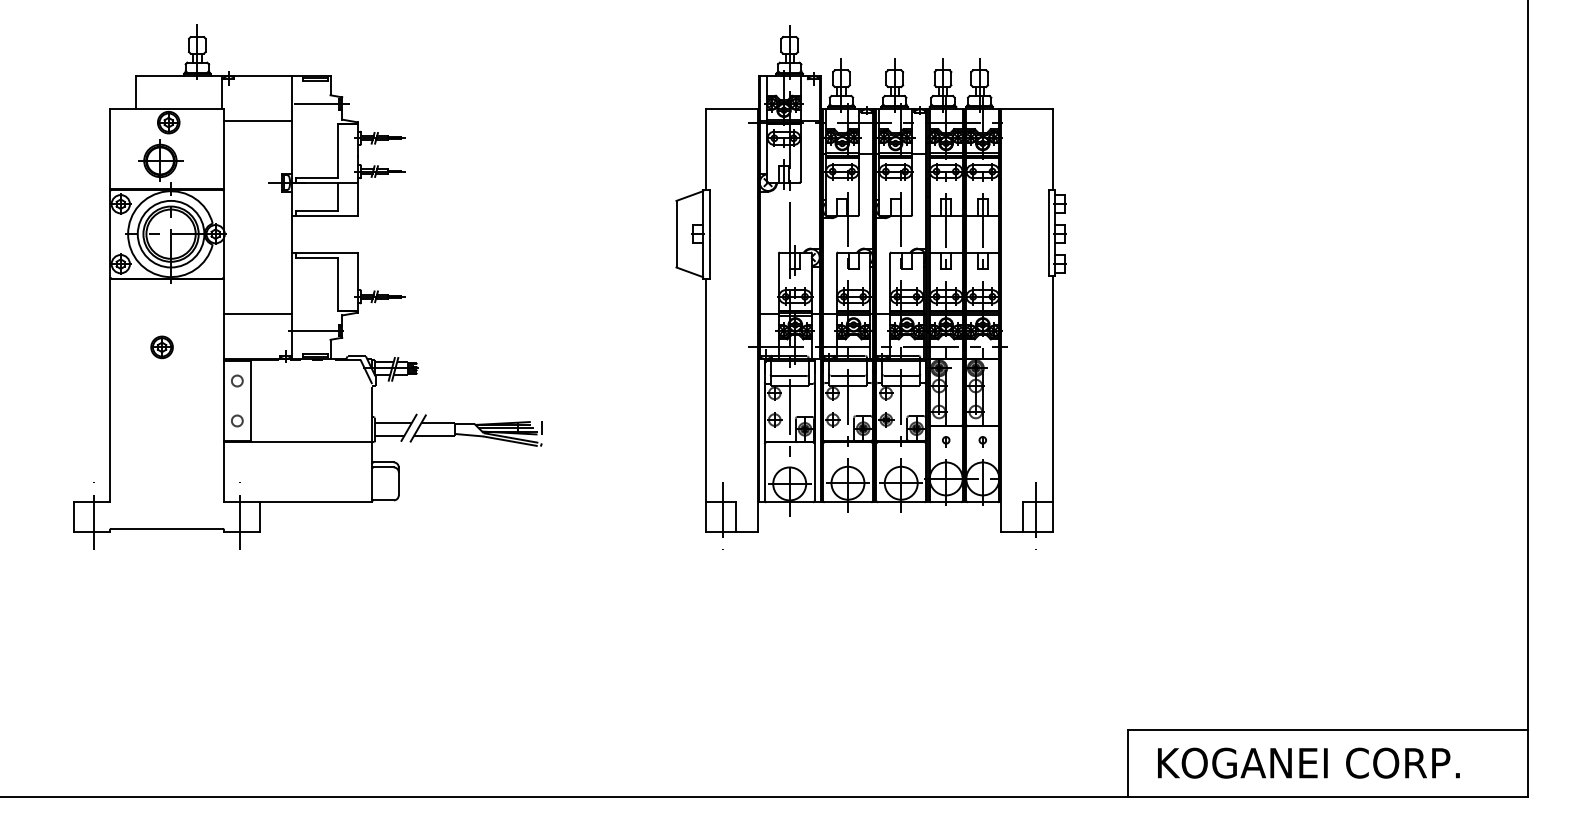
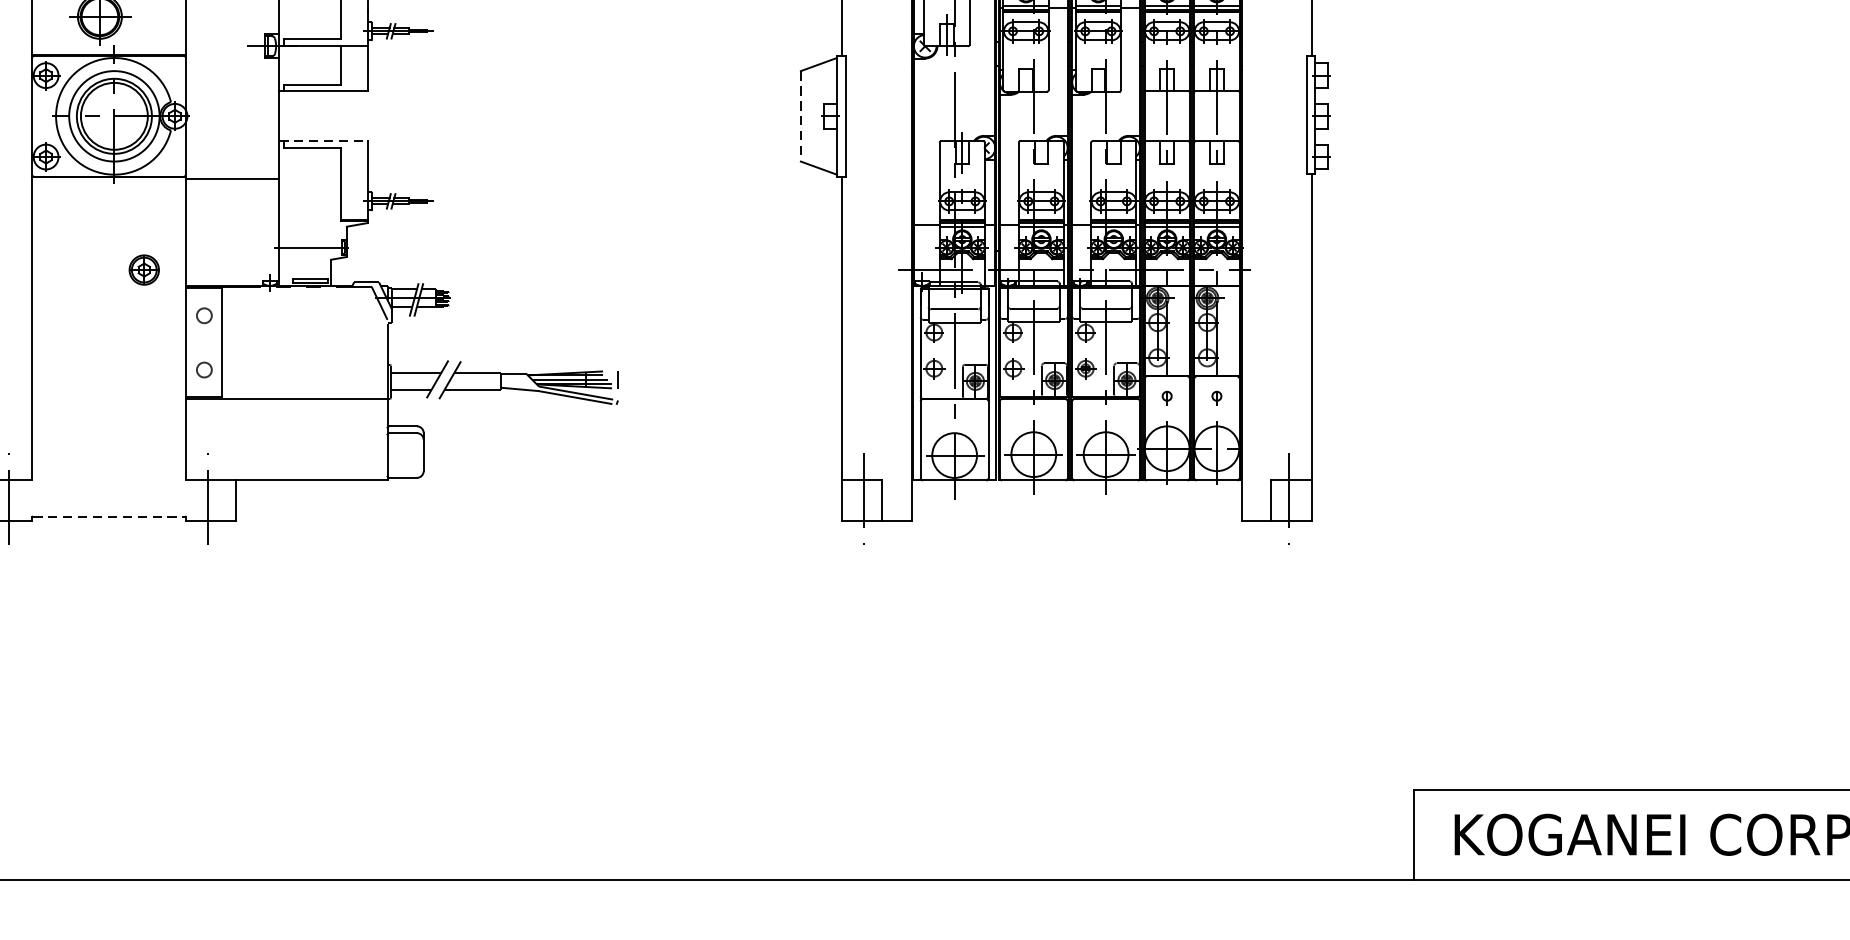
line: (676, 234) -> (800, 116), solid -> dashed
line: (324, 252) -> (322, 141), solid -> dashed
line: (257, 314) -> (231, 179), moved
part: (161, 347) -> (143, 270), moved
line: (167, 528) -> (109, 516), solid -> dashed

